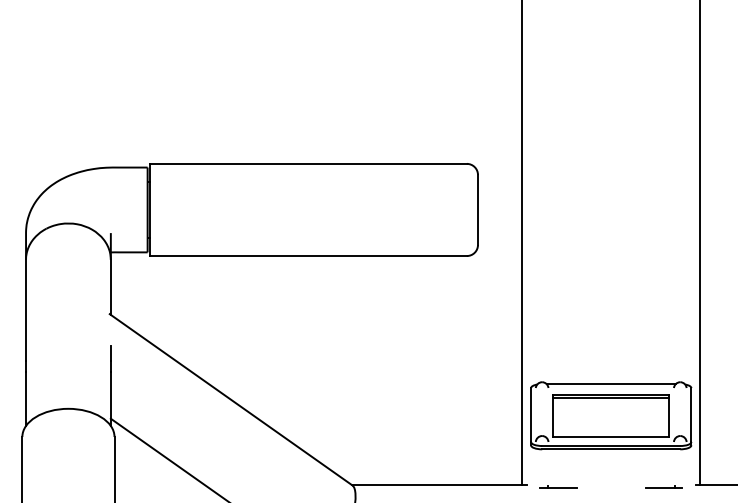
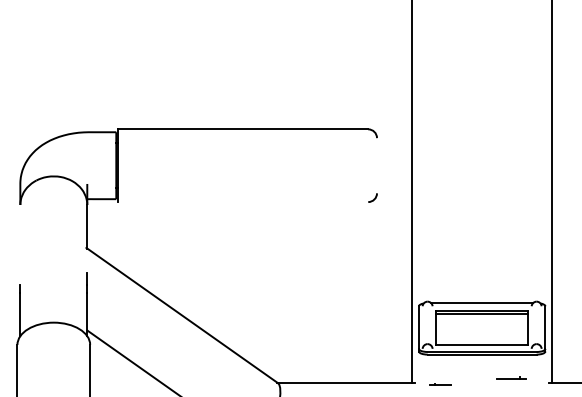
line: (478, 209) -> (377, 165), removed
line: (307, 256) -> (242, 202), removed
line: (26, 309) -> (20, 244), removed
part: (558, 485) -> (440, 383), size x0.7
part: (663, 485) -> (511, 377), moved

